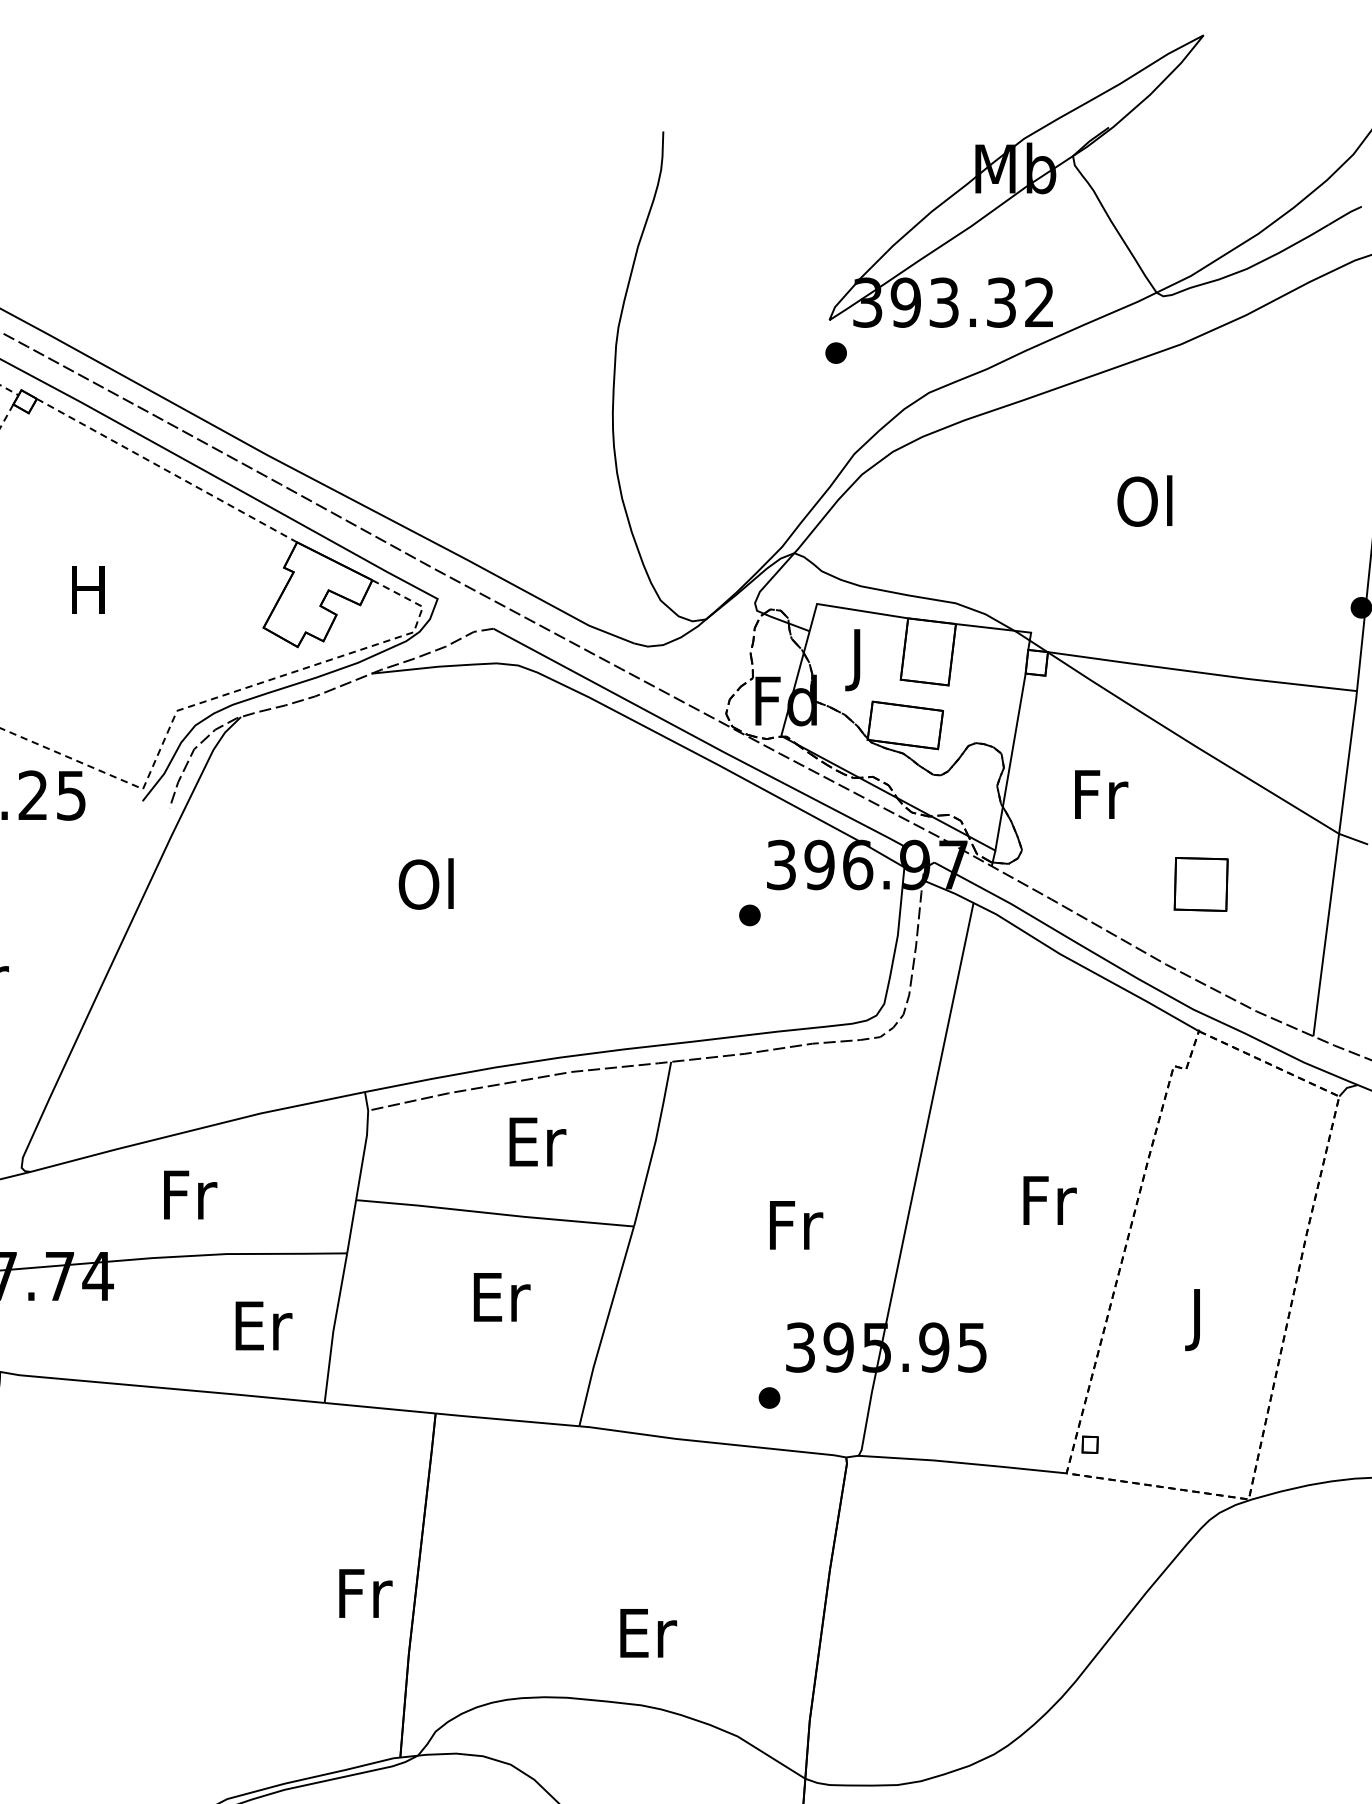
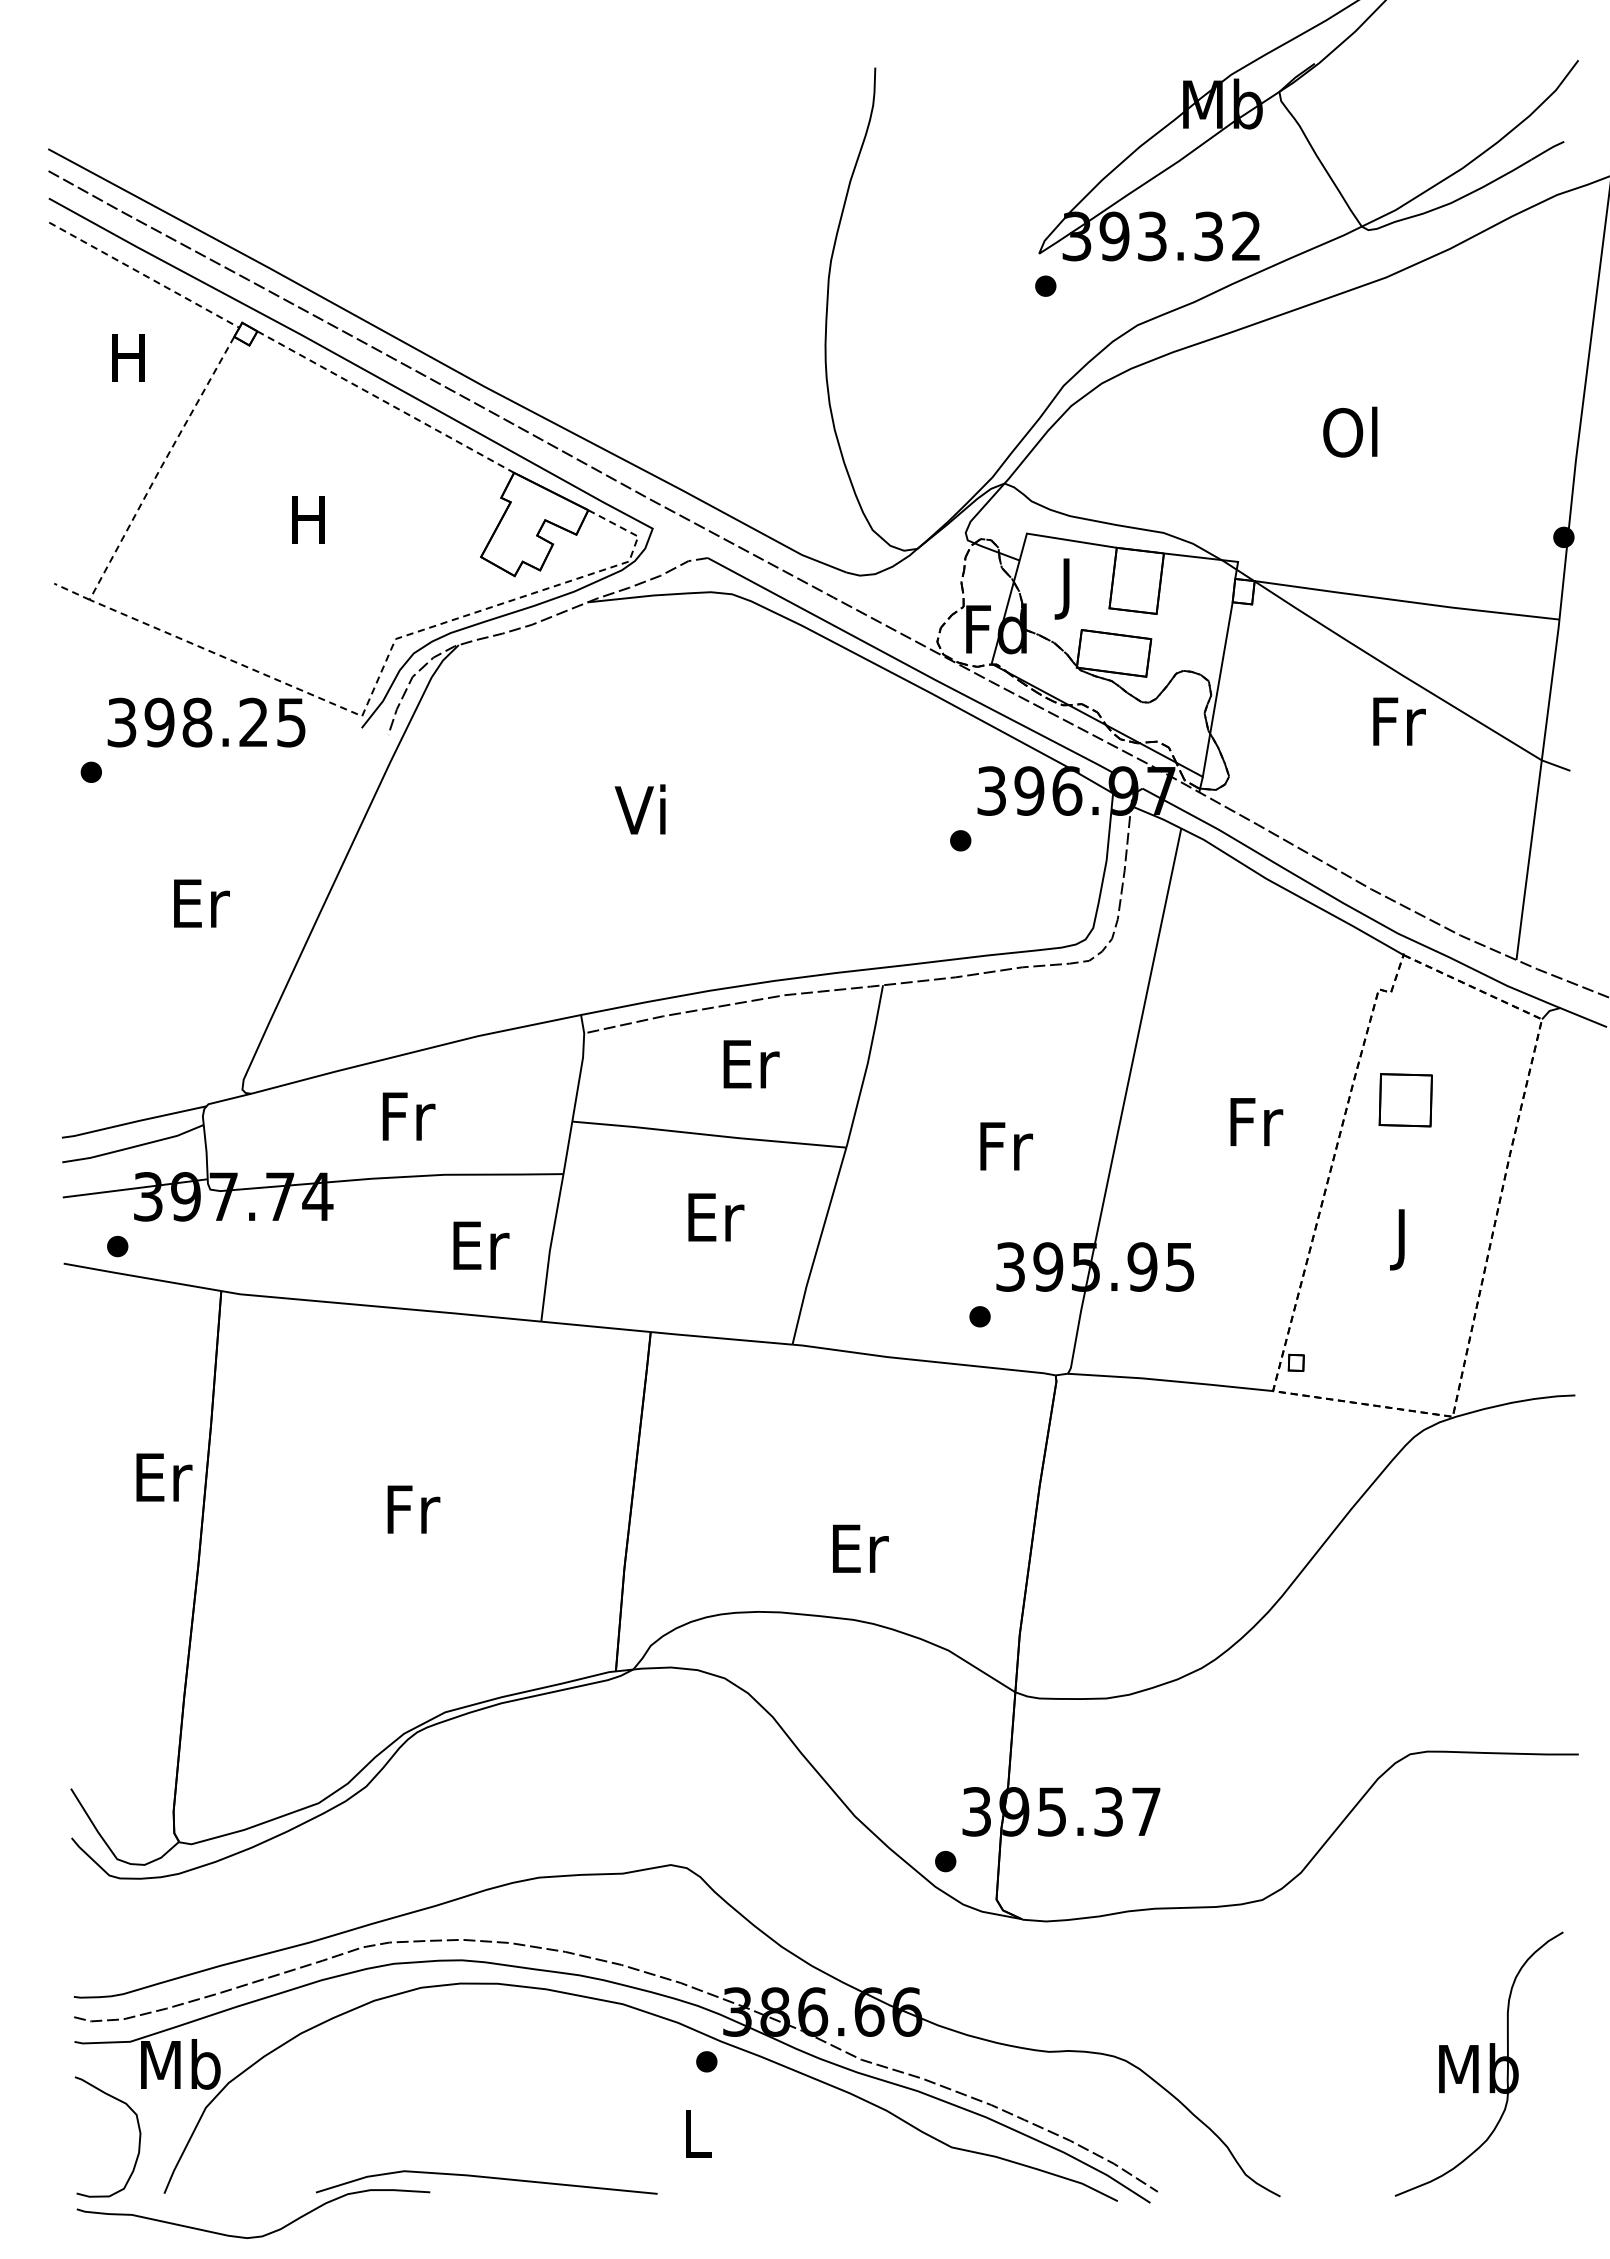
text: (1101, 794) -> (1399, 721), moved
text: (426, 883) -> (641, 809), Ol -> Vi
part: (1200, 884) -> (1405, 1100), moved
text: (365, 1593) -> (413, 1509), moved

